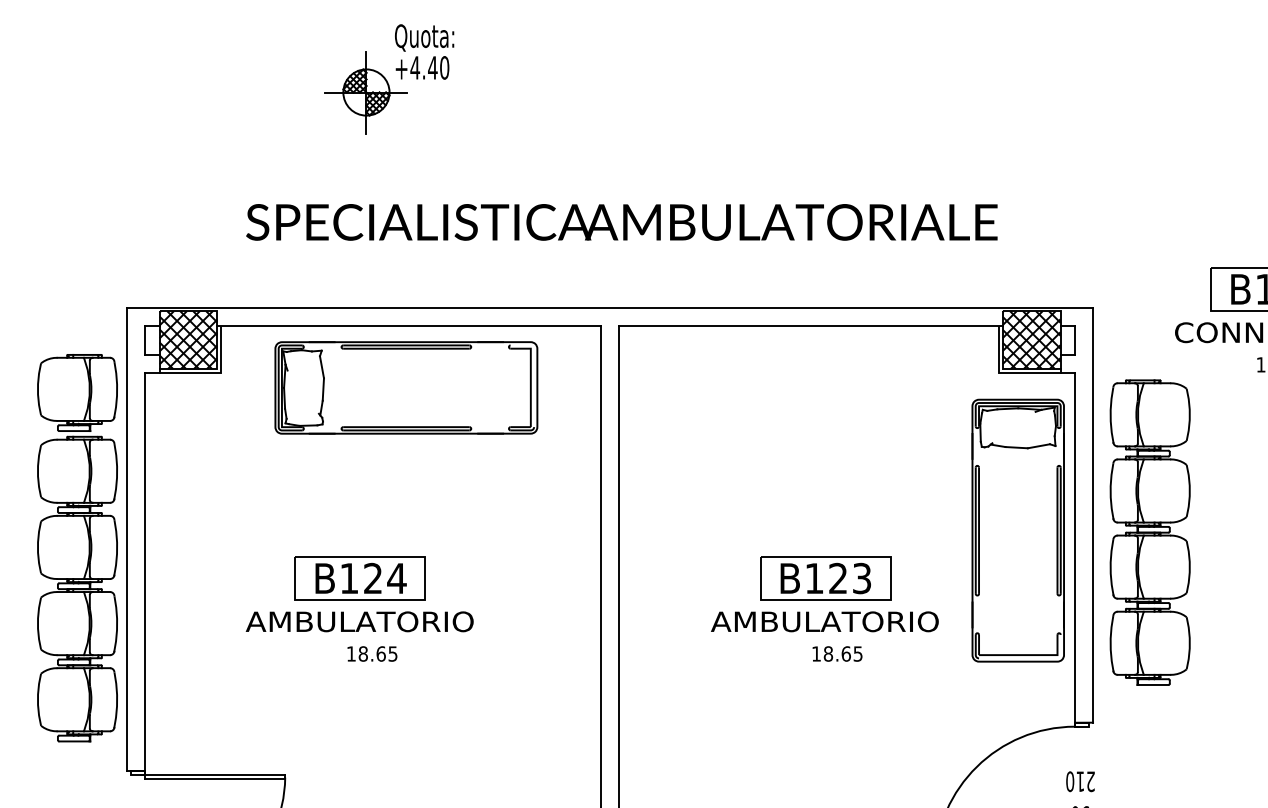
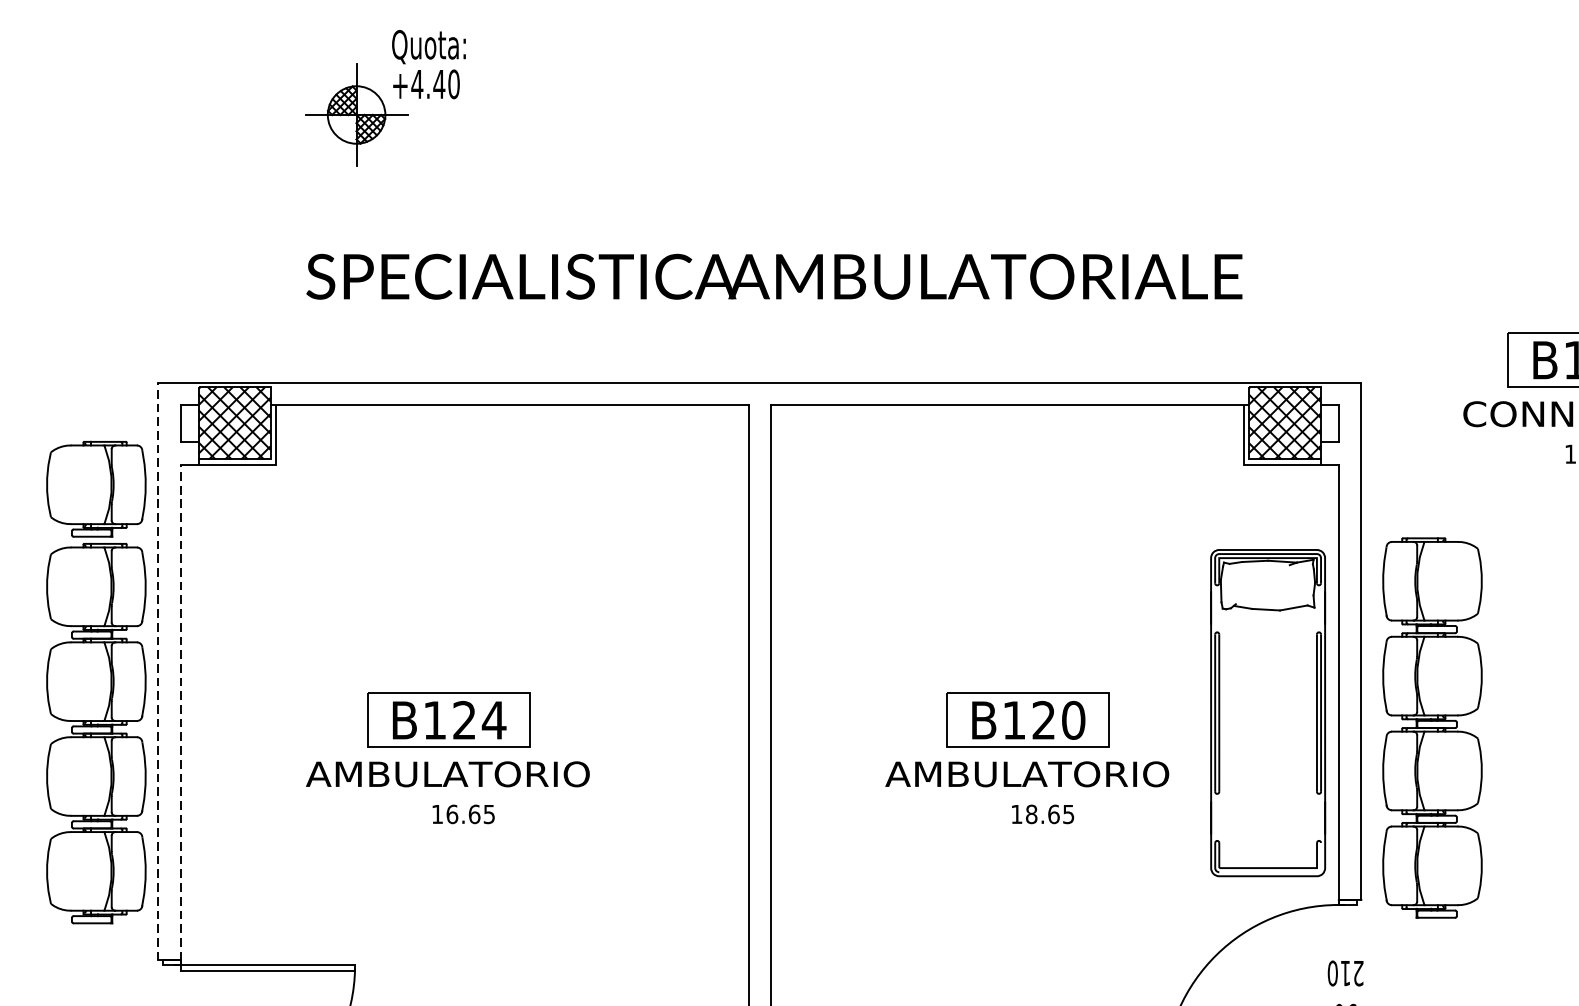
part: (389, 79) -> (385, 98), moved
part: (406, 387) -> (506, 482), removed
part: (1017, 530) -> (1267, 712), moved
part: (1149, 532) -> (1431, 727), moved
line: (127, 539) -> (158, 671), solid -> dashed
line: (145, 572) -> (181, 712), solid -> dashed
text: (861, 578) -> (1072, 720), B123 -> B120
text: (363, 653) -> (452, 813), 18.65 -> 16.65

